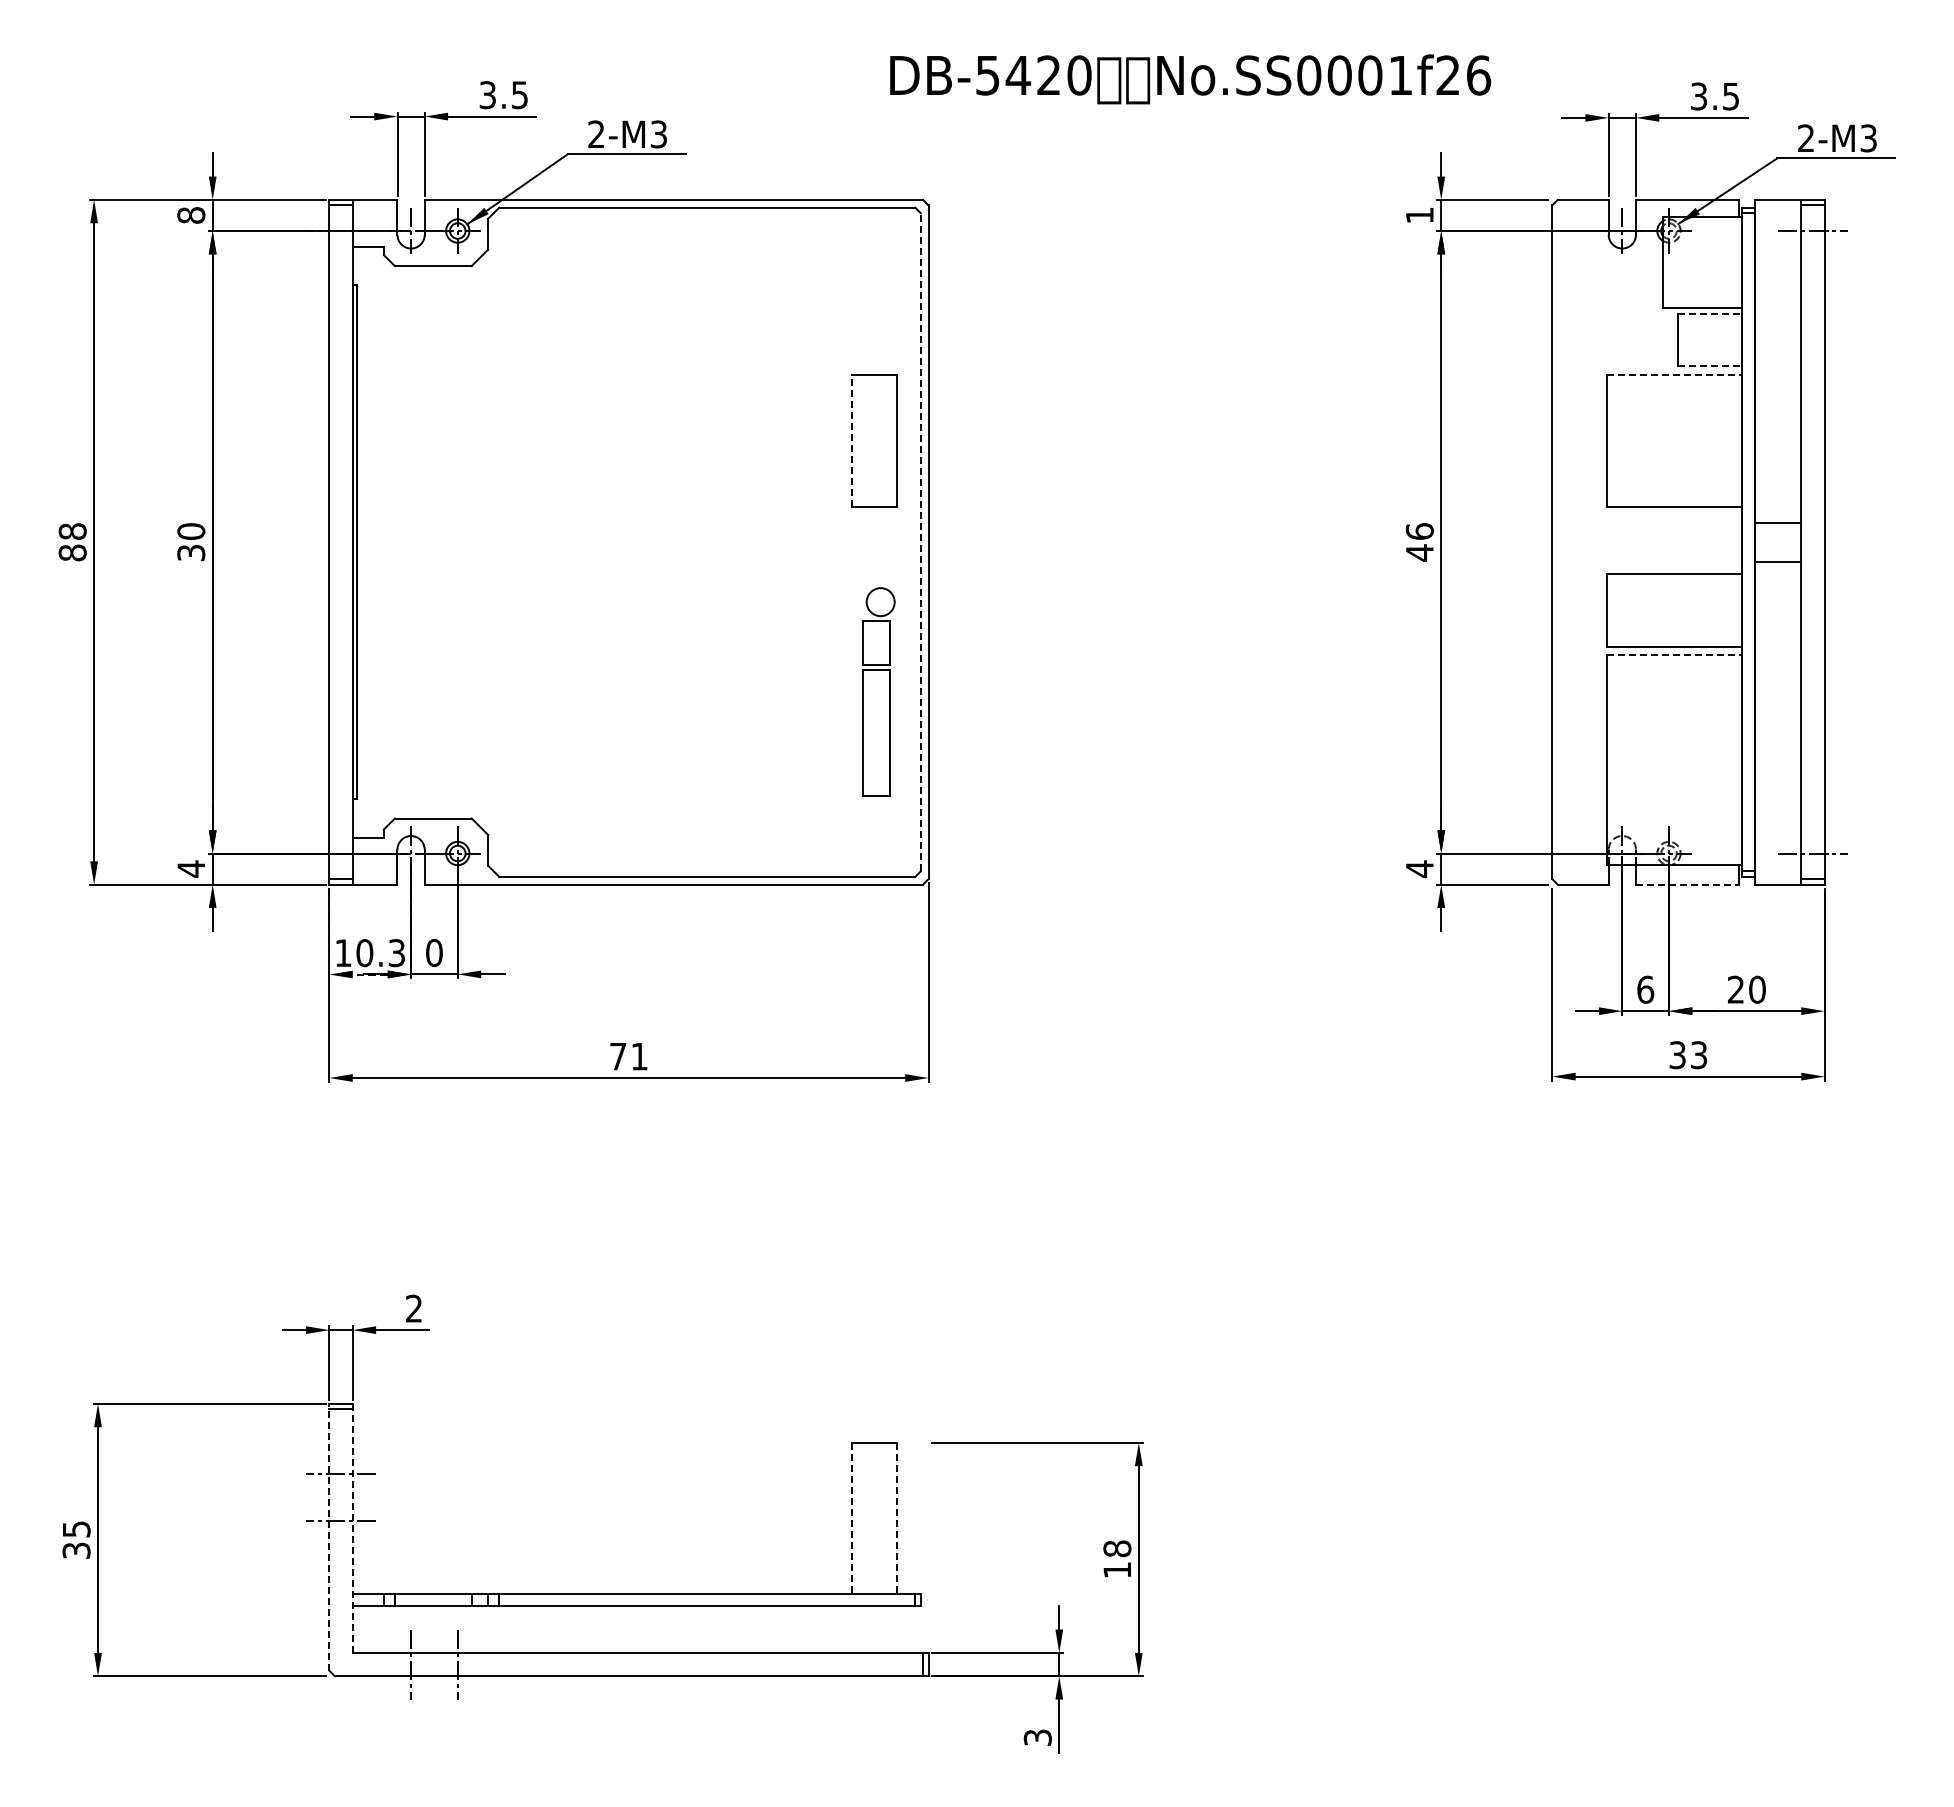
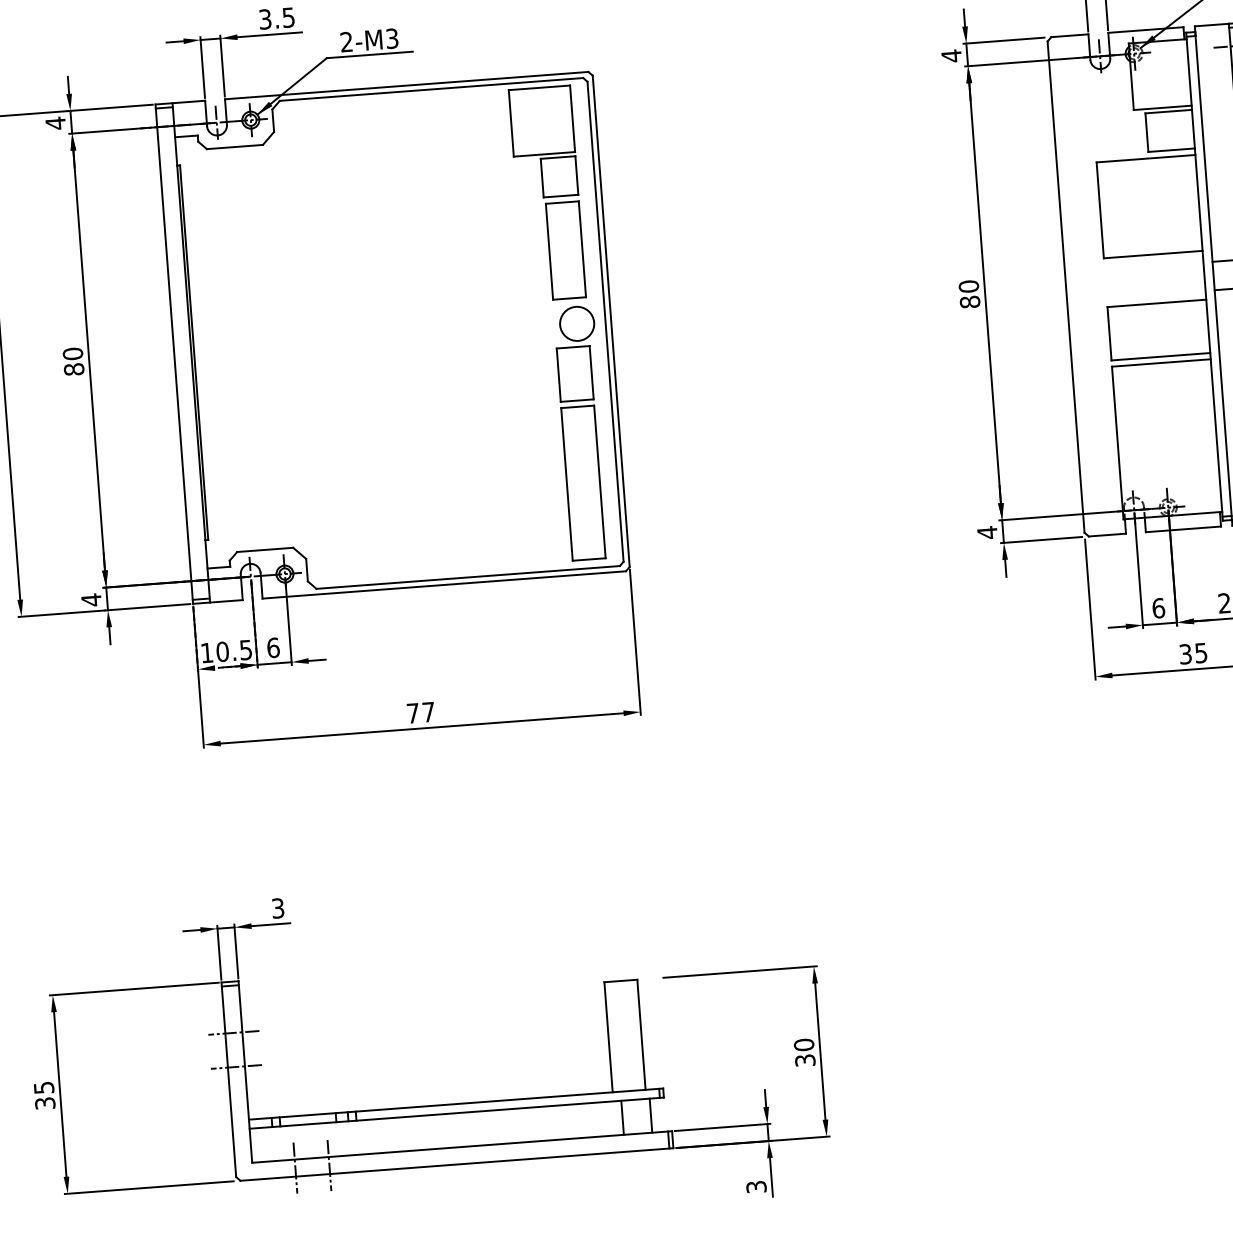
text: (191, 215) -> (55, 123), 8 -> 4
text: (1419, 215) -> (951, 56), 1 -> 4
part: (854, 291) -> (543, 142), added
line: (1710, 313) -> (1168, 111), dashed -> solid
line: (1710, 366) -> (1171, 150), dashed -> solid
line: (1674, 375) -> (1146, 158), dashed -> solid
line: (851, 441) -> (549, 252), dashed -> solid
line: (920, 541) -> (605, 321), dashed -> solid
text: (1419, 542) -> (969, 294), 46 -> 80
text: (191, 552) -> (74, 369), 30 -> 80
line: (1674, 655) -> (1161, 362), dashed -> solid
part: (878, 691) -> (582, 432), size x1.67
line: (1687, 884) -> (1183, 529), dashed -> solid
text: (396, 952) -> (245, 649), 10.3 -> 10.5
text: (434, 952) -> (273, 647), 0 -> 6
text: (1699, 1054) -> (1201, 652), 33 -> 35
text: (639, 1056) -> (428, 712), 71 -> 77
text: (414, 1308) -> (278, 908), 2 -> 3
line: (851, 1518) -> (608, 1037), dashed -> solid
line: (896, 1518) -> (641, 1034), dashed -> solid
line: (352, 1528) -> (245, 1072), dashed -> solid
line: (329, 1536) -> (228, 1079), dashed -> solid
text: (1117, 1559) -> (804, 1052), 18 -> 30
line: (862, 1629) -> (622, 1117), added
line: (901, 1629) -> (651, 1115), added

